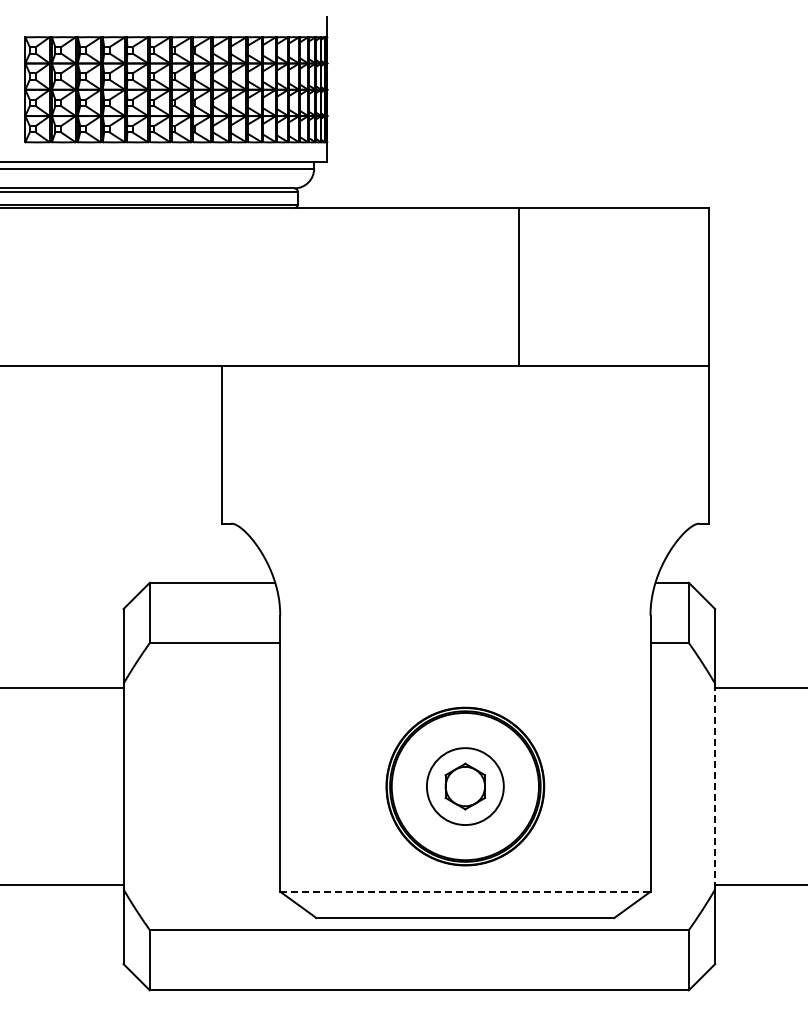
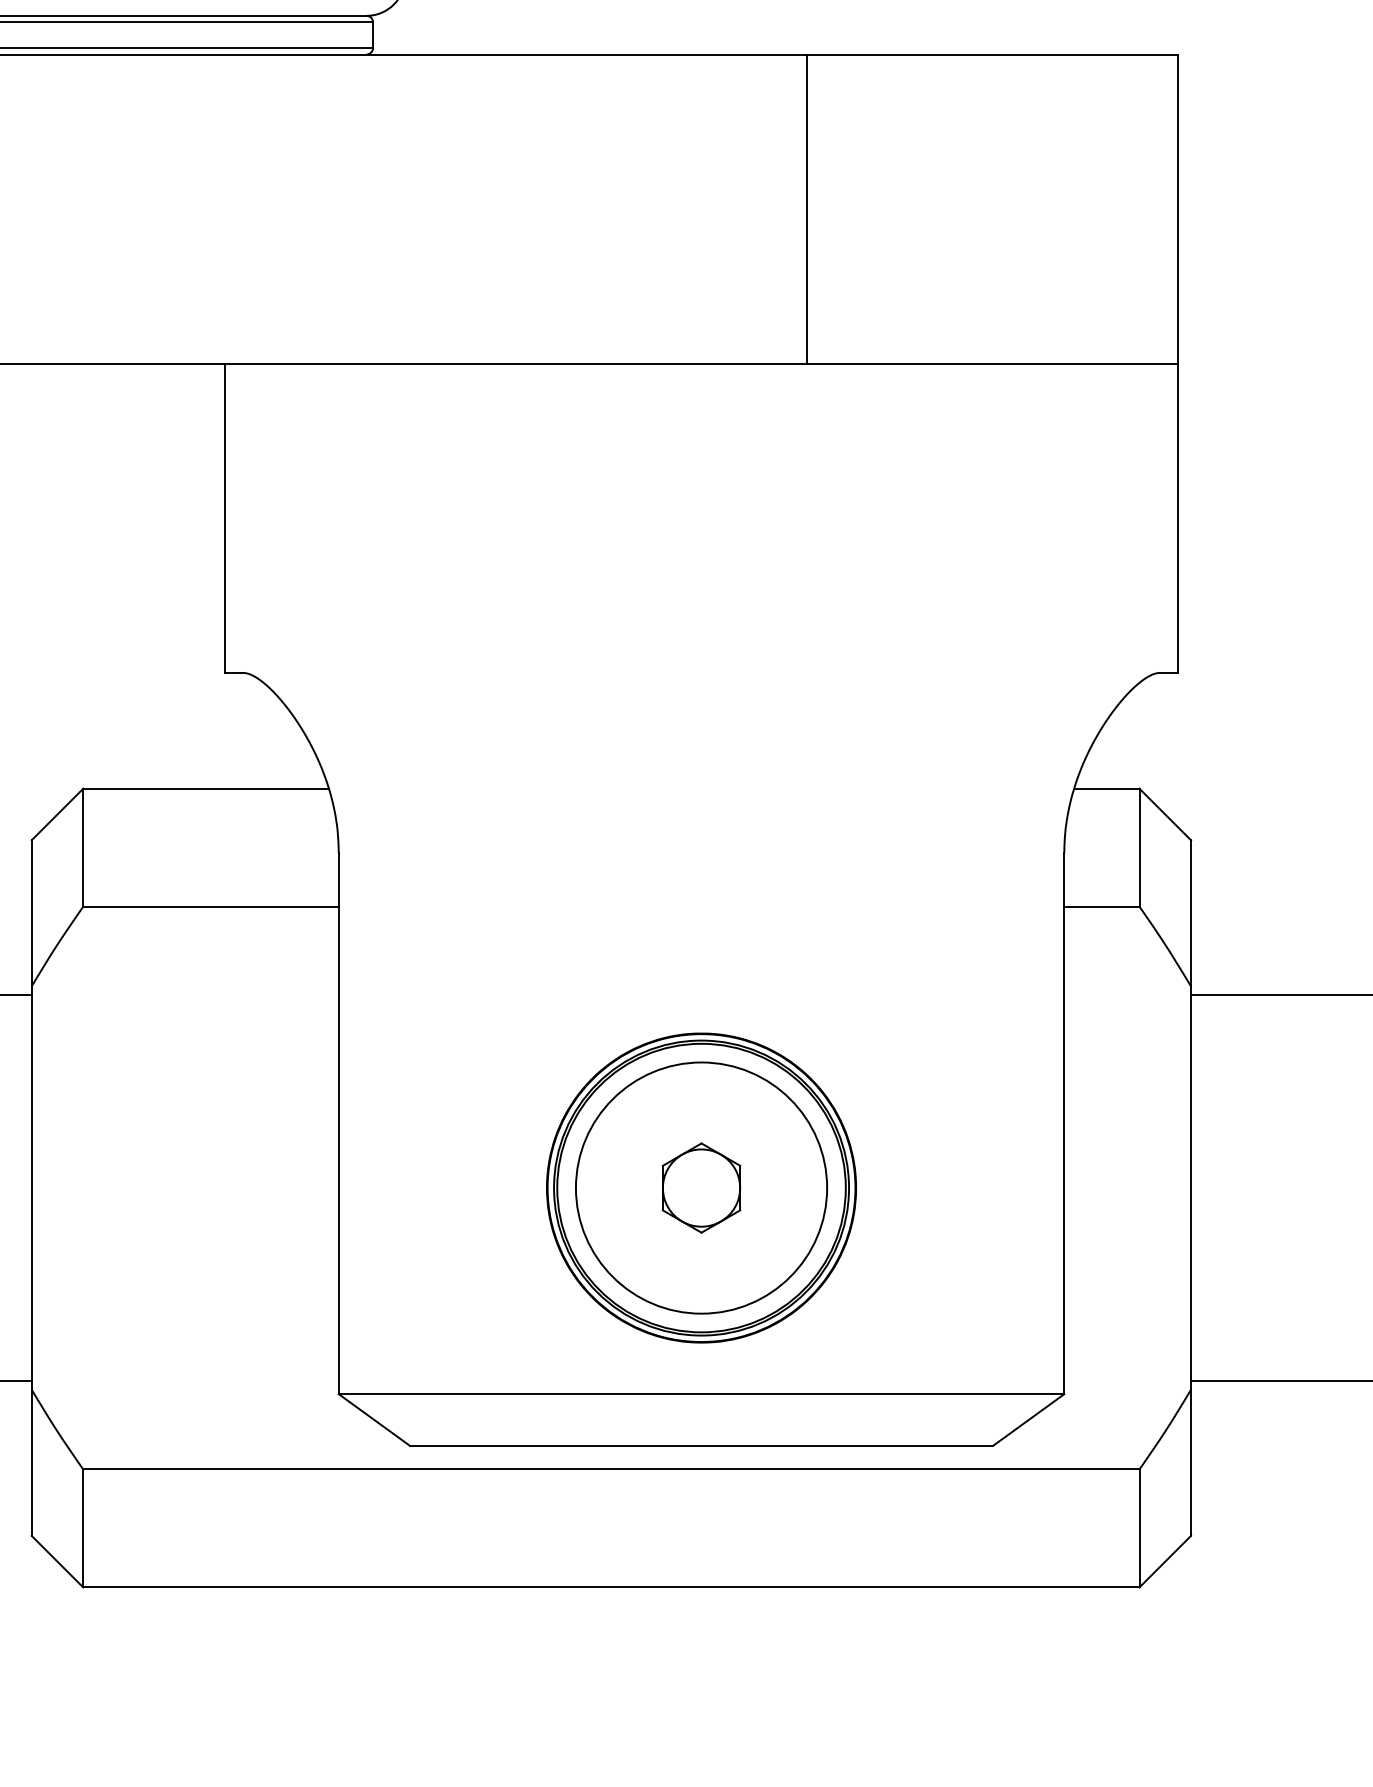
circle: (465, 786) -> (701, 1187), size x1.67
line: (715, 786) -> (1191, 1187), dashed -> solid
line: (465, 891) -> (701, 1393), dashed -> solid

